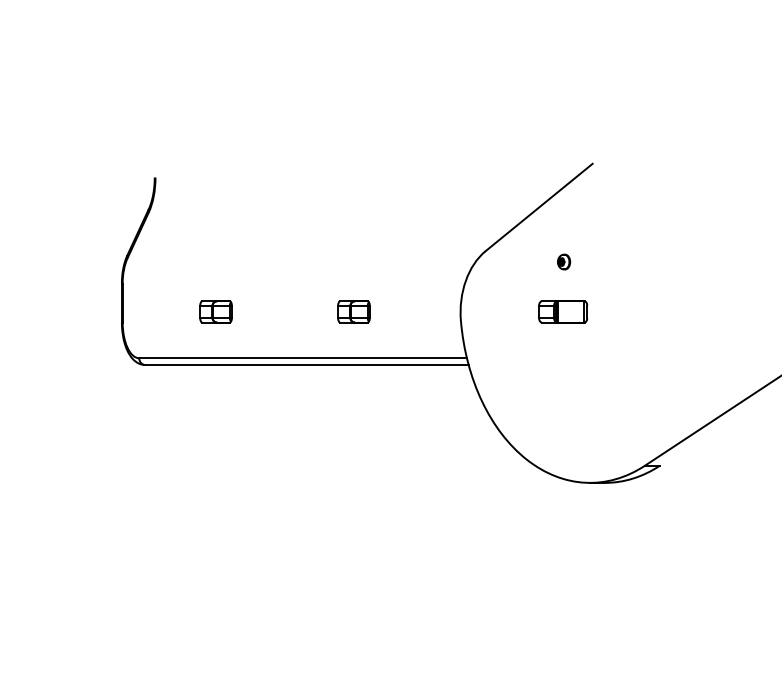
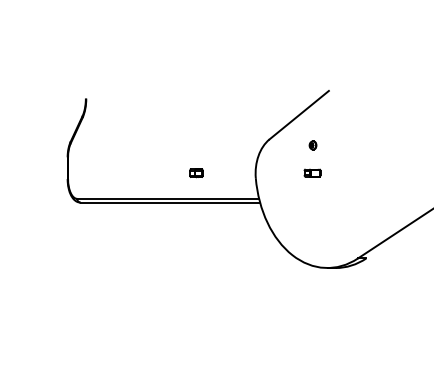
part: (215, 310) -> (119, 172), removed
part: (354, 310) -> (196, 172), size x0.7
part: (563, 310) -> (312, 172), size x0.6

